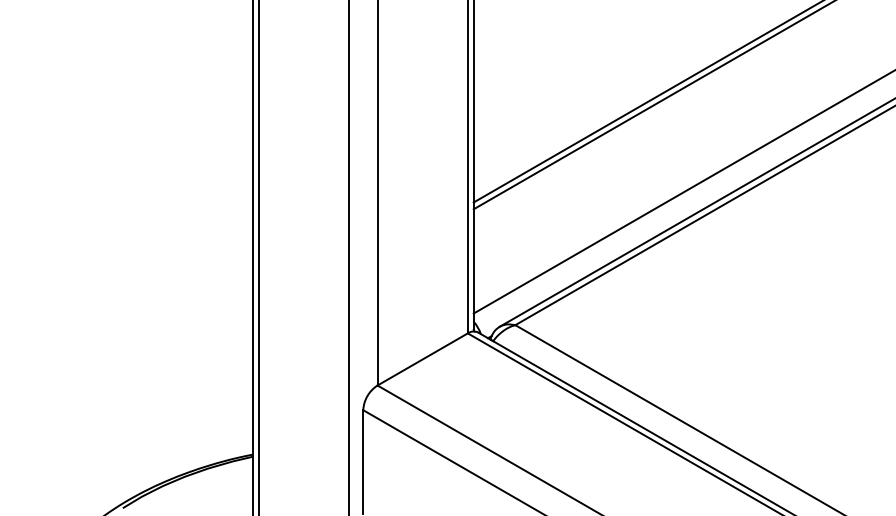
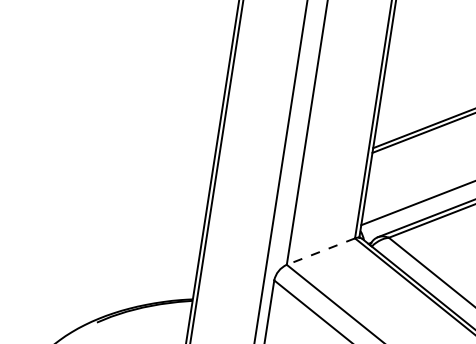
line: (422, 359) -> (320, 251), solid -> dashed

